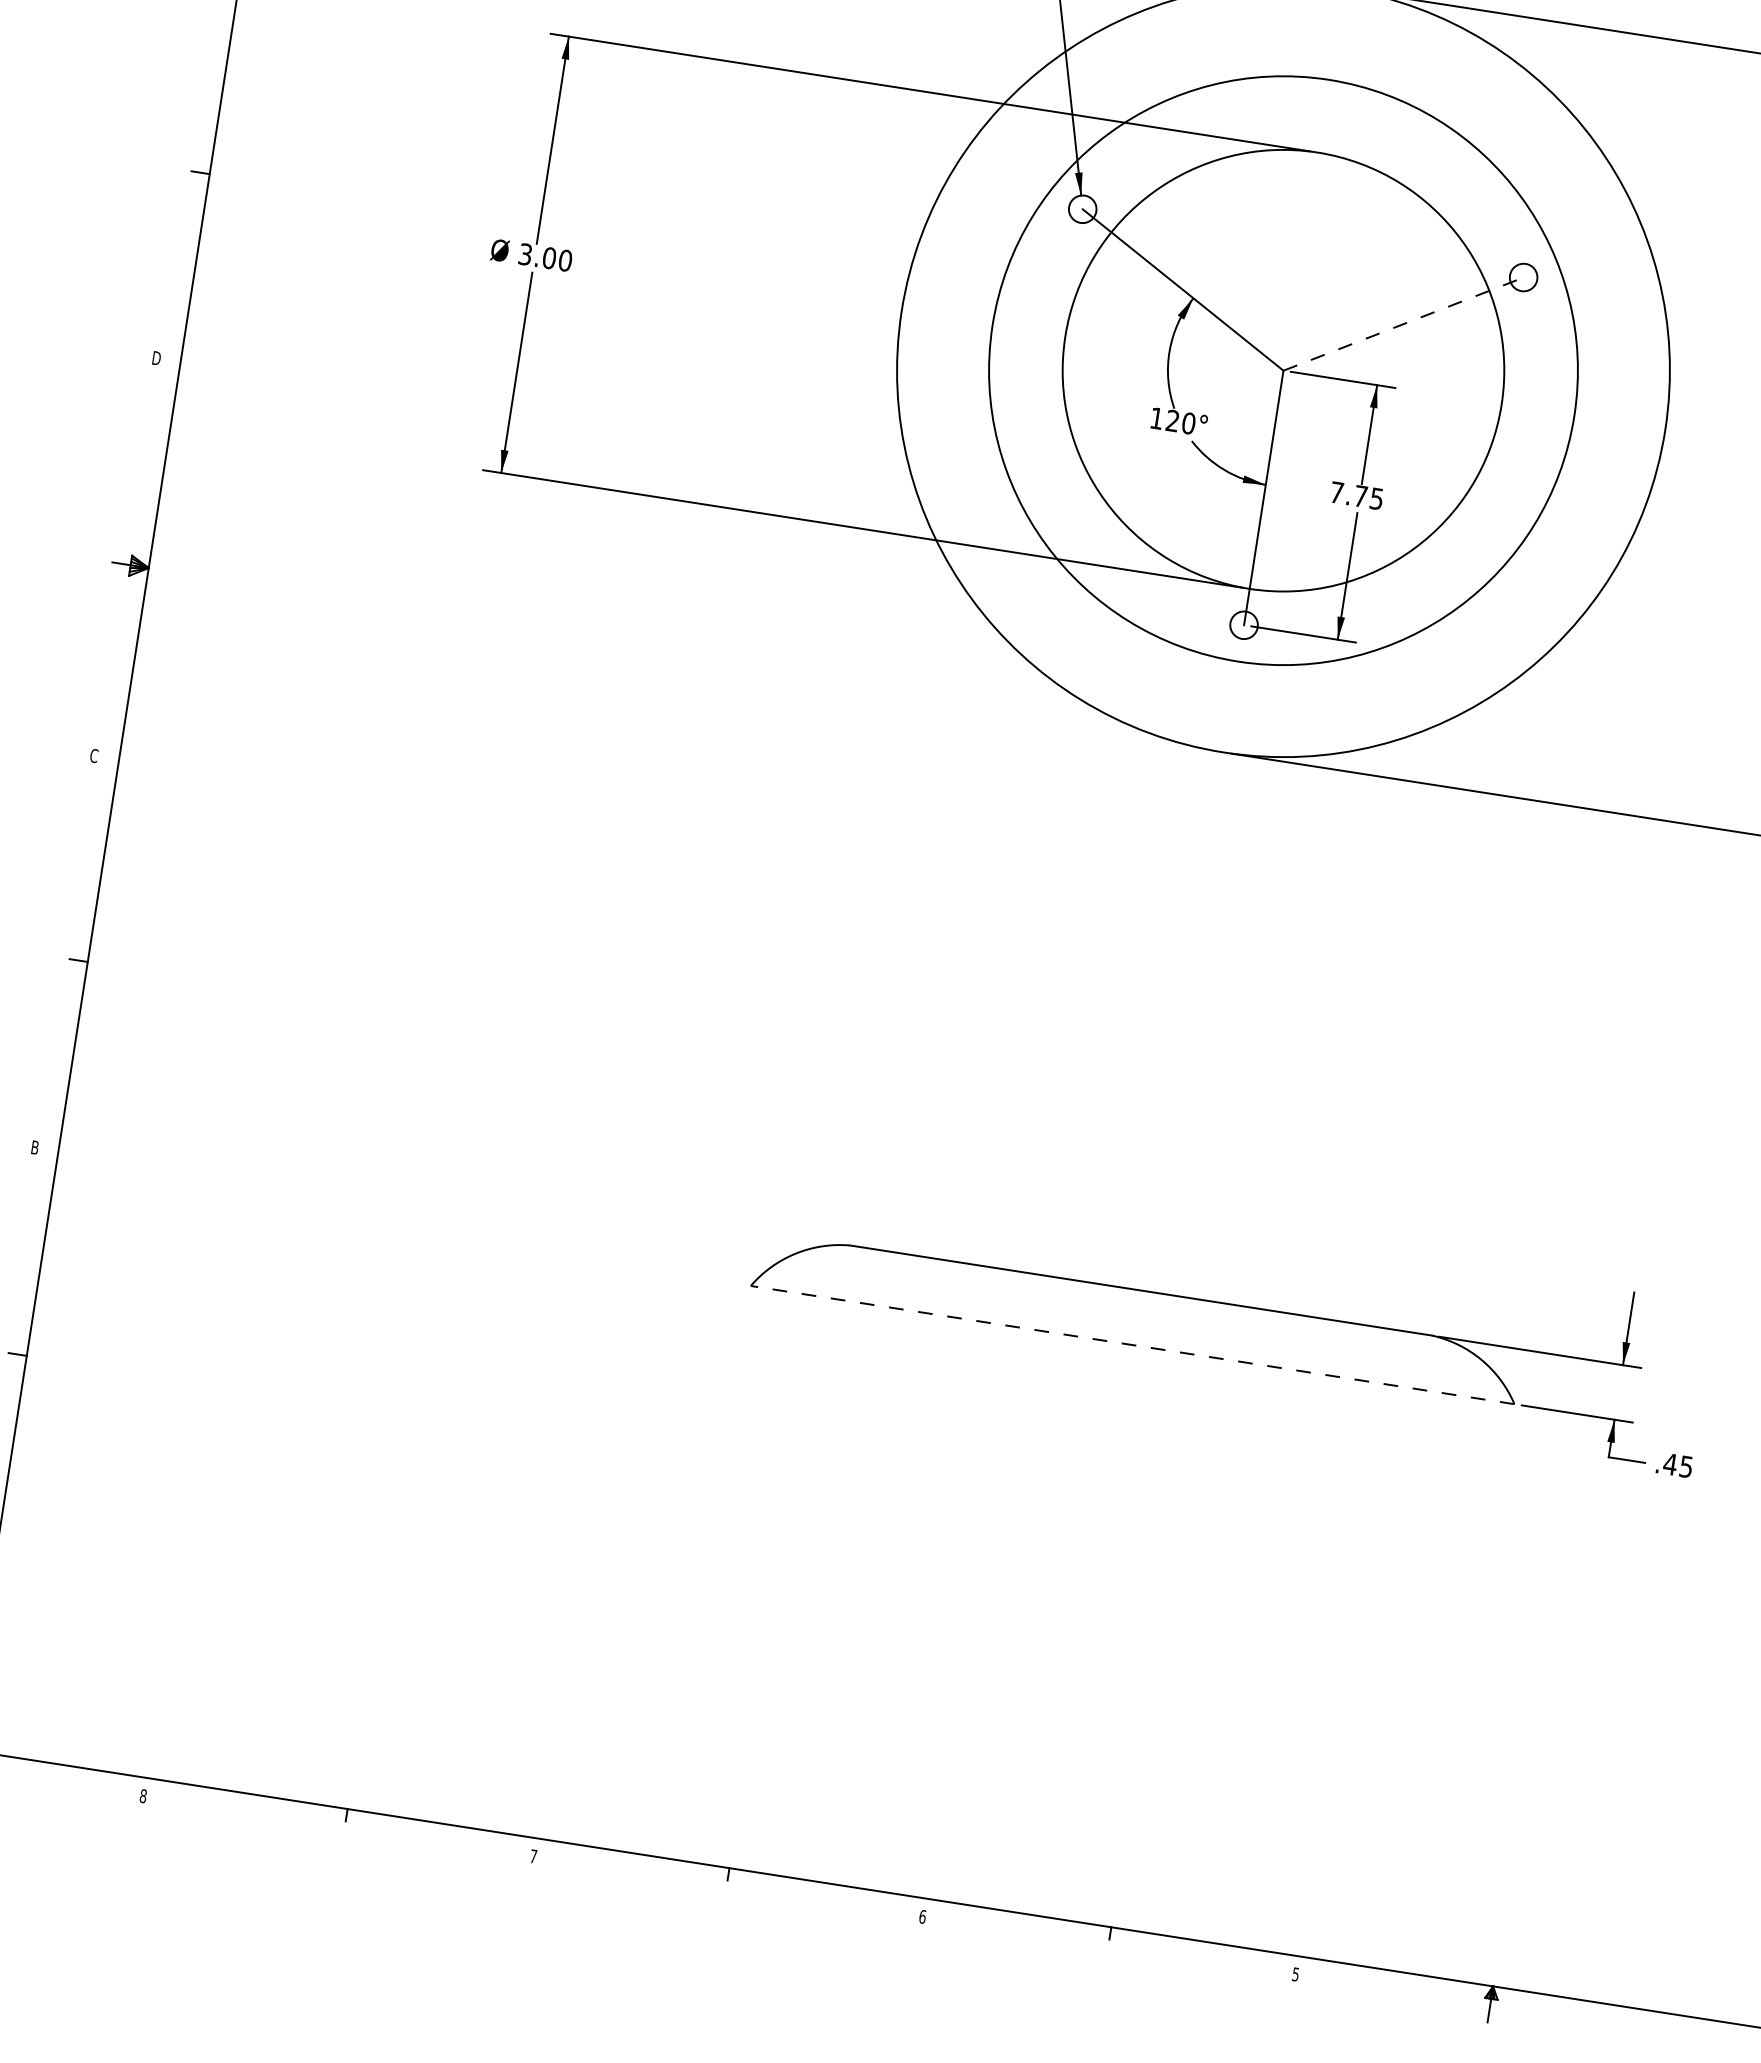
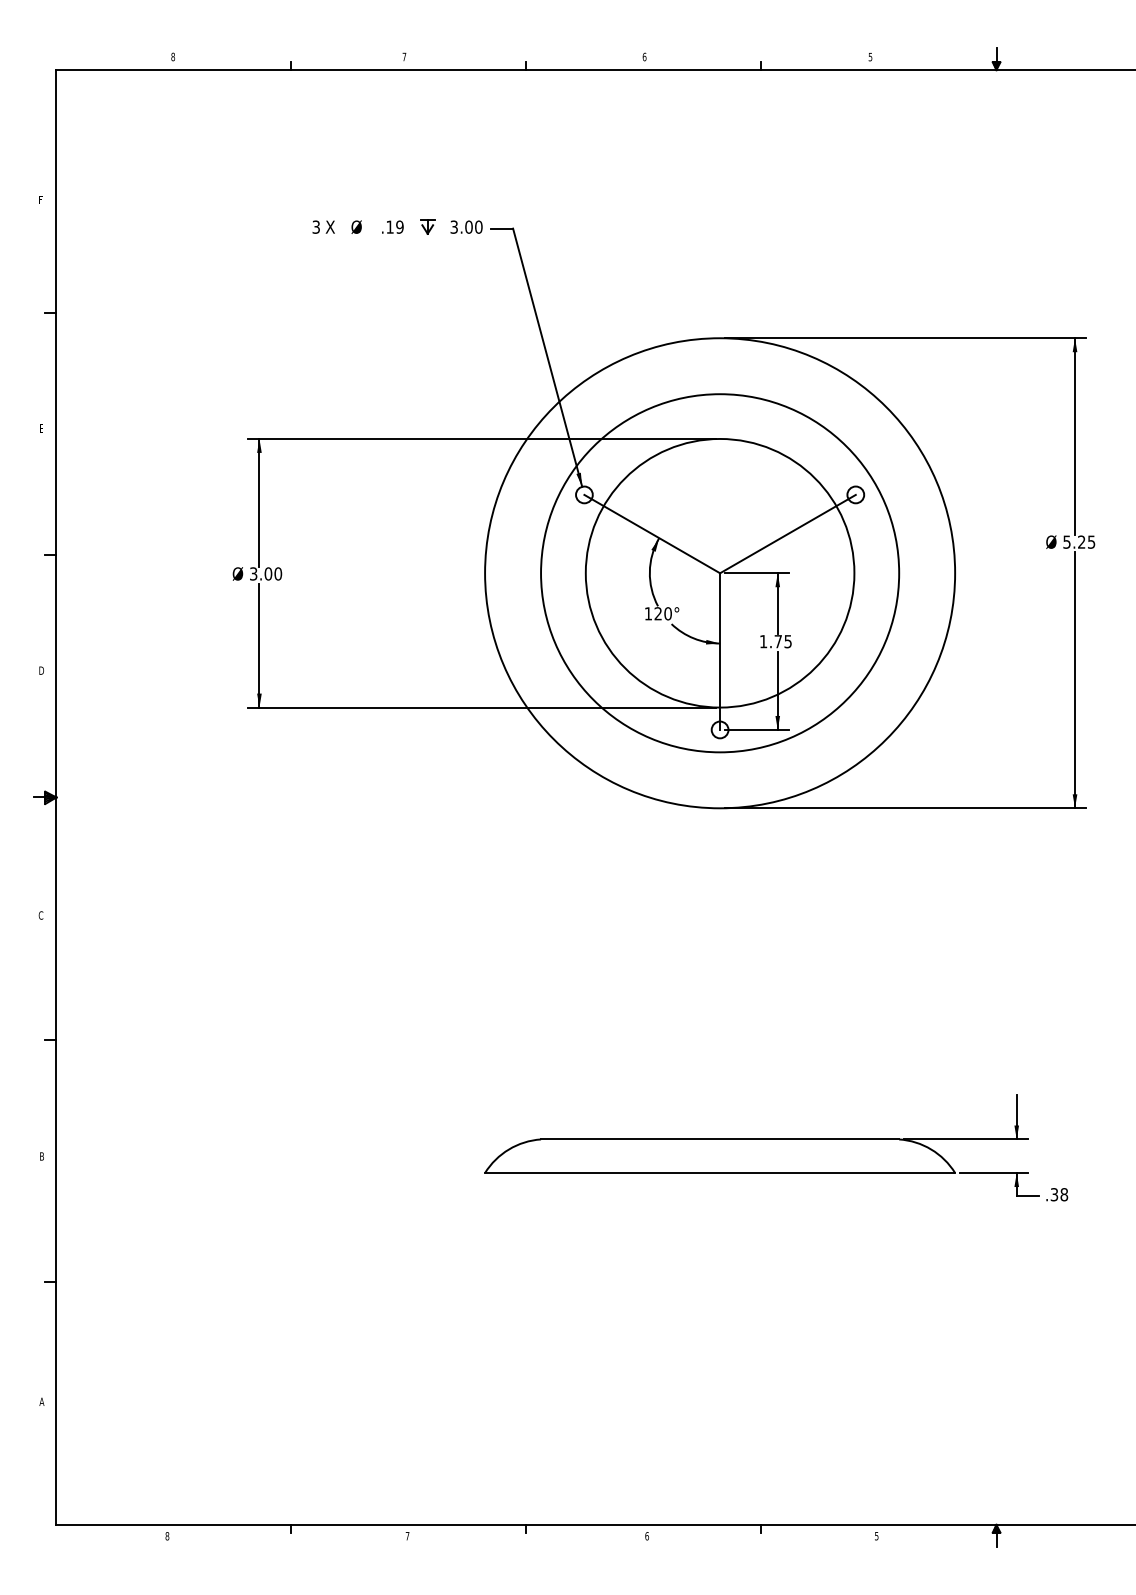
line: (1404, 323) -> (788, 533), dashed -> solid
text: (1336, 492) -> (763, 641), 7.75 -> 1.75
line: (1131, 1345) -> (719, 1173), dashed -> solid
text: (1678, 1465) -> (1059, 1194), .45 -> .38

